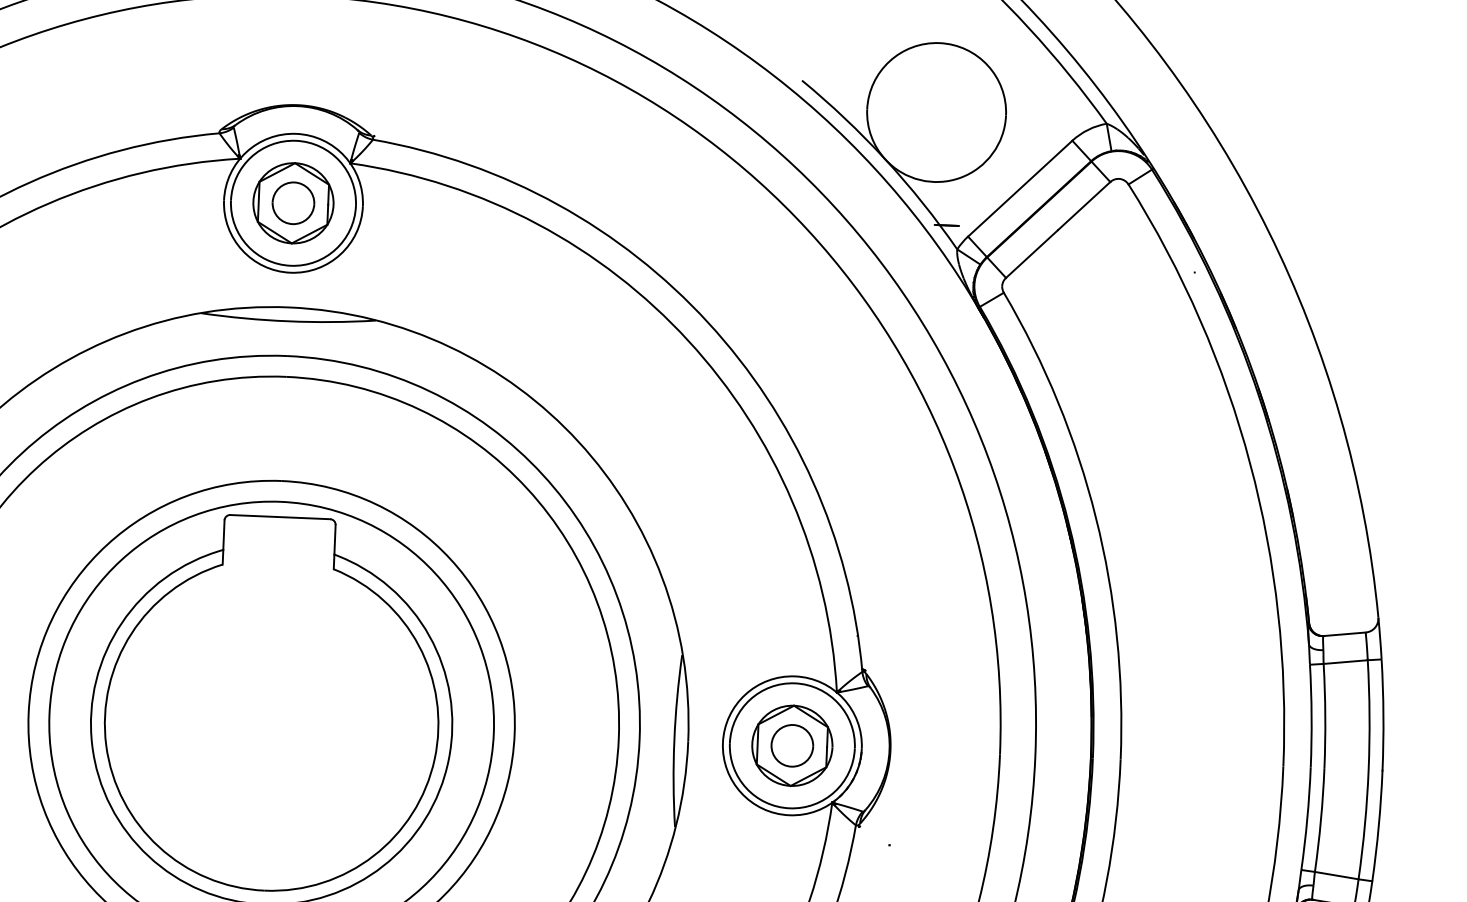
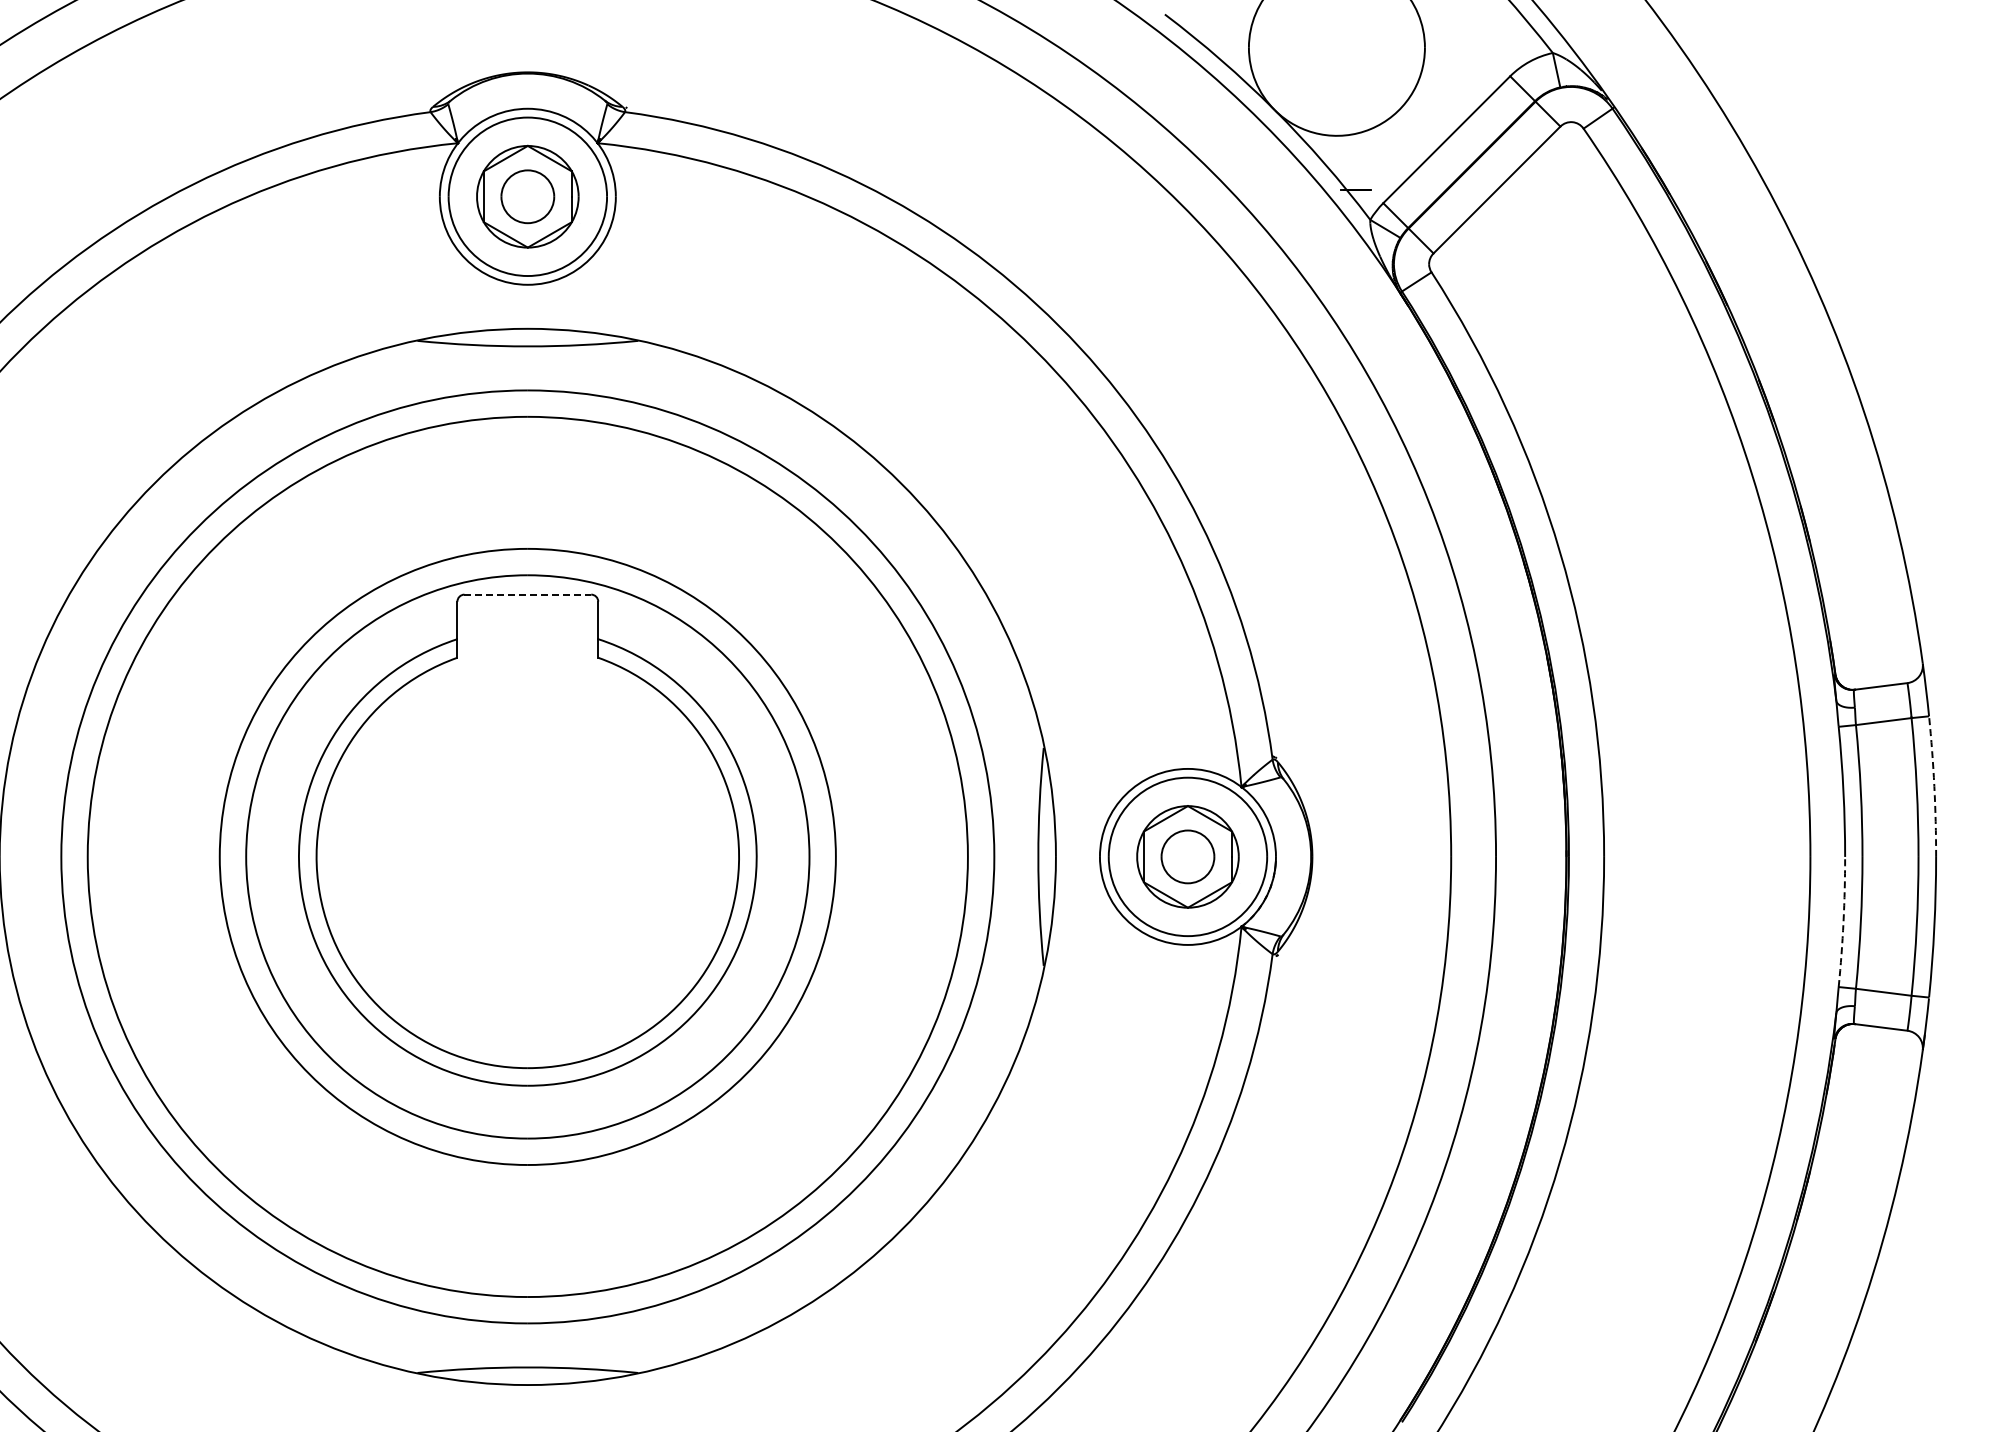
line: (280, 517) -> (528, 594), solid -> dashed
arc: (1383, 714) -> (1934, 786), solid -> dashed
arc: (1307, 819) -> (1843, 922), solid -> dashed

